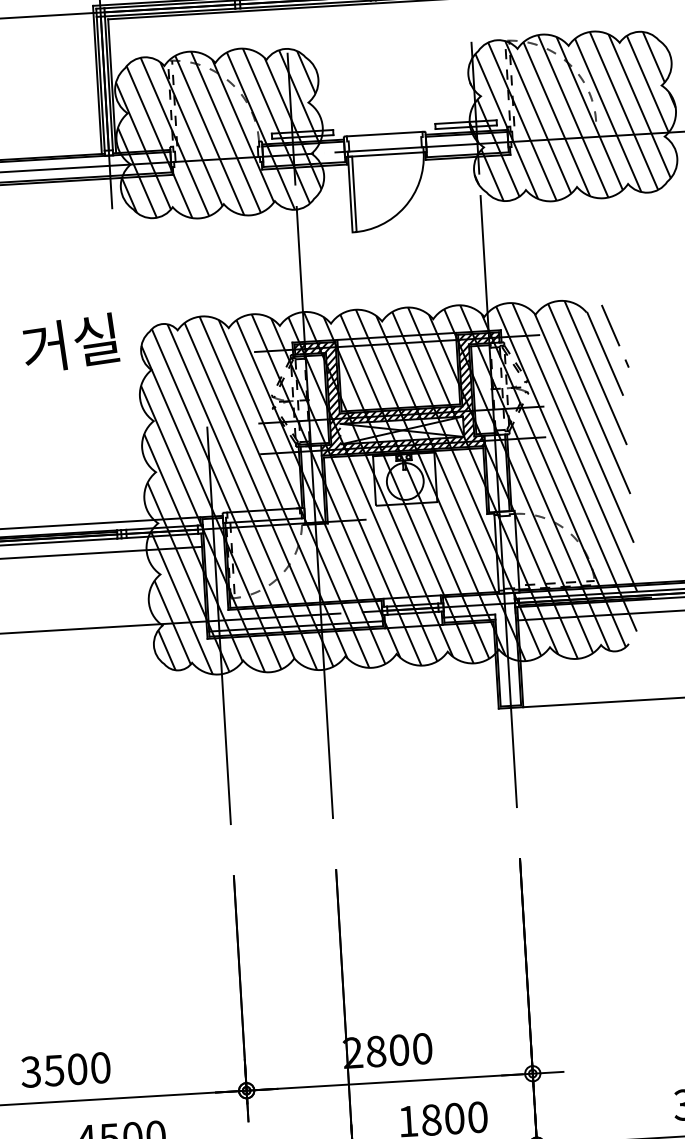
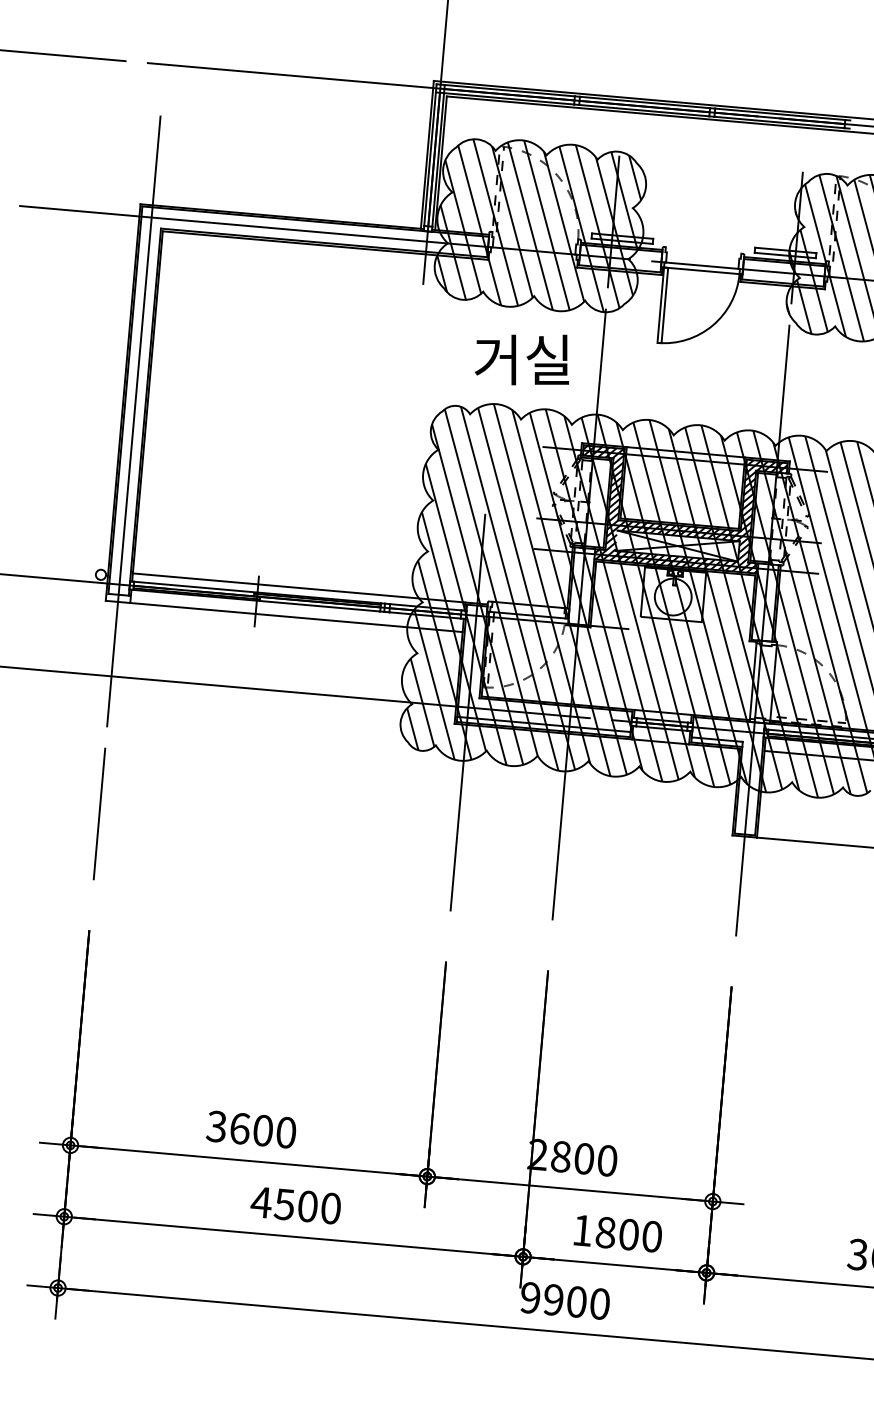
line: (384, 134) -> (703, 250), removed
text: (69, 343) -> (521, 359), moved
text: (53, 1070) -> (239, 1128), 3500 -> 3600

